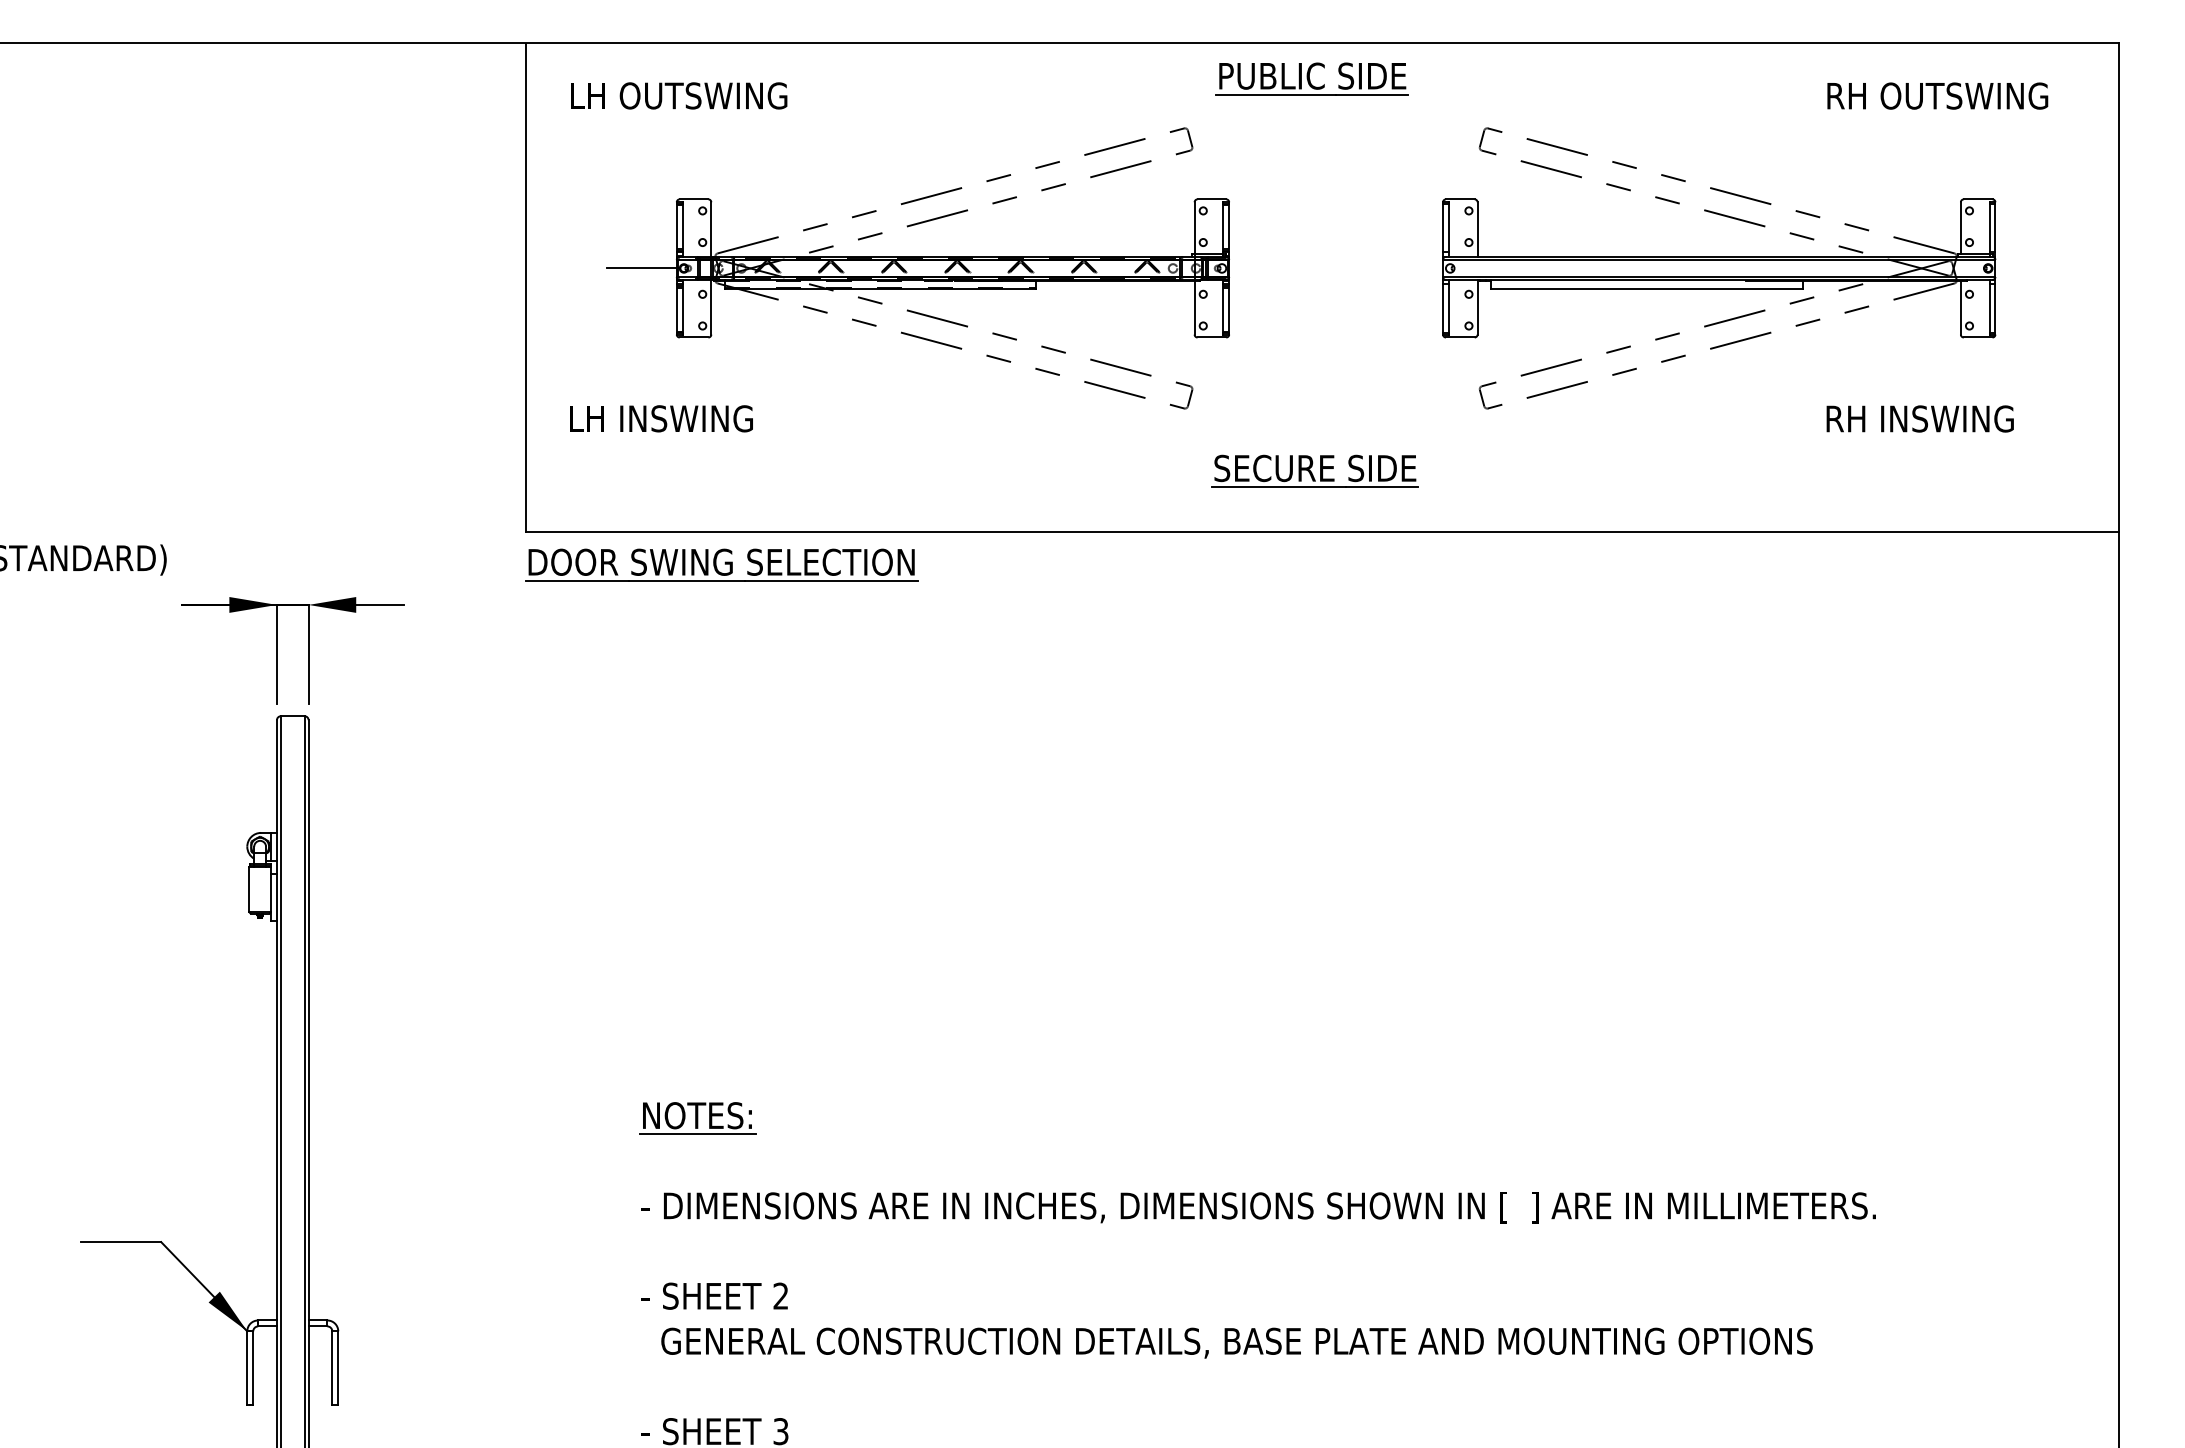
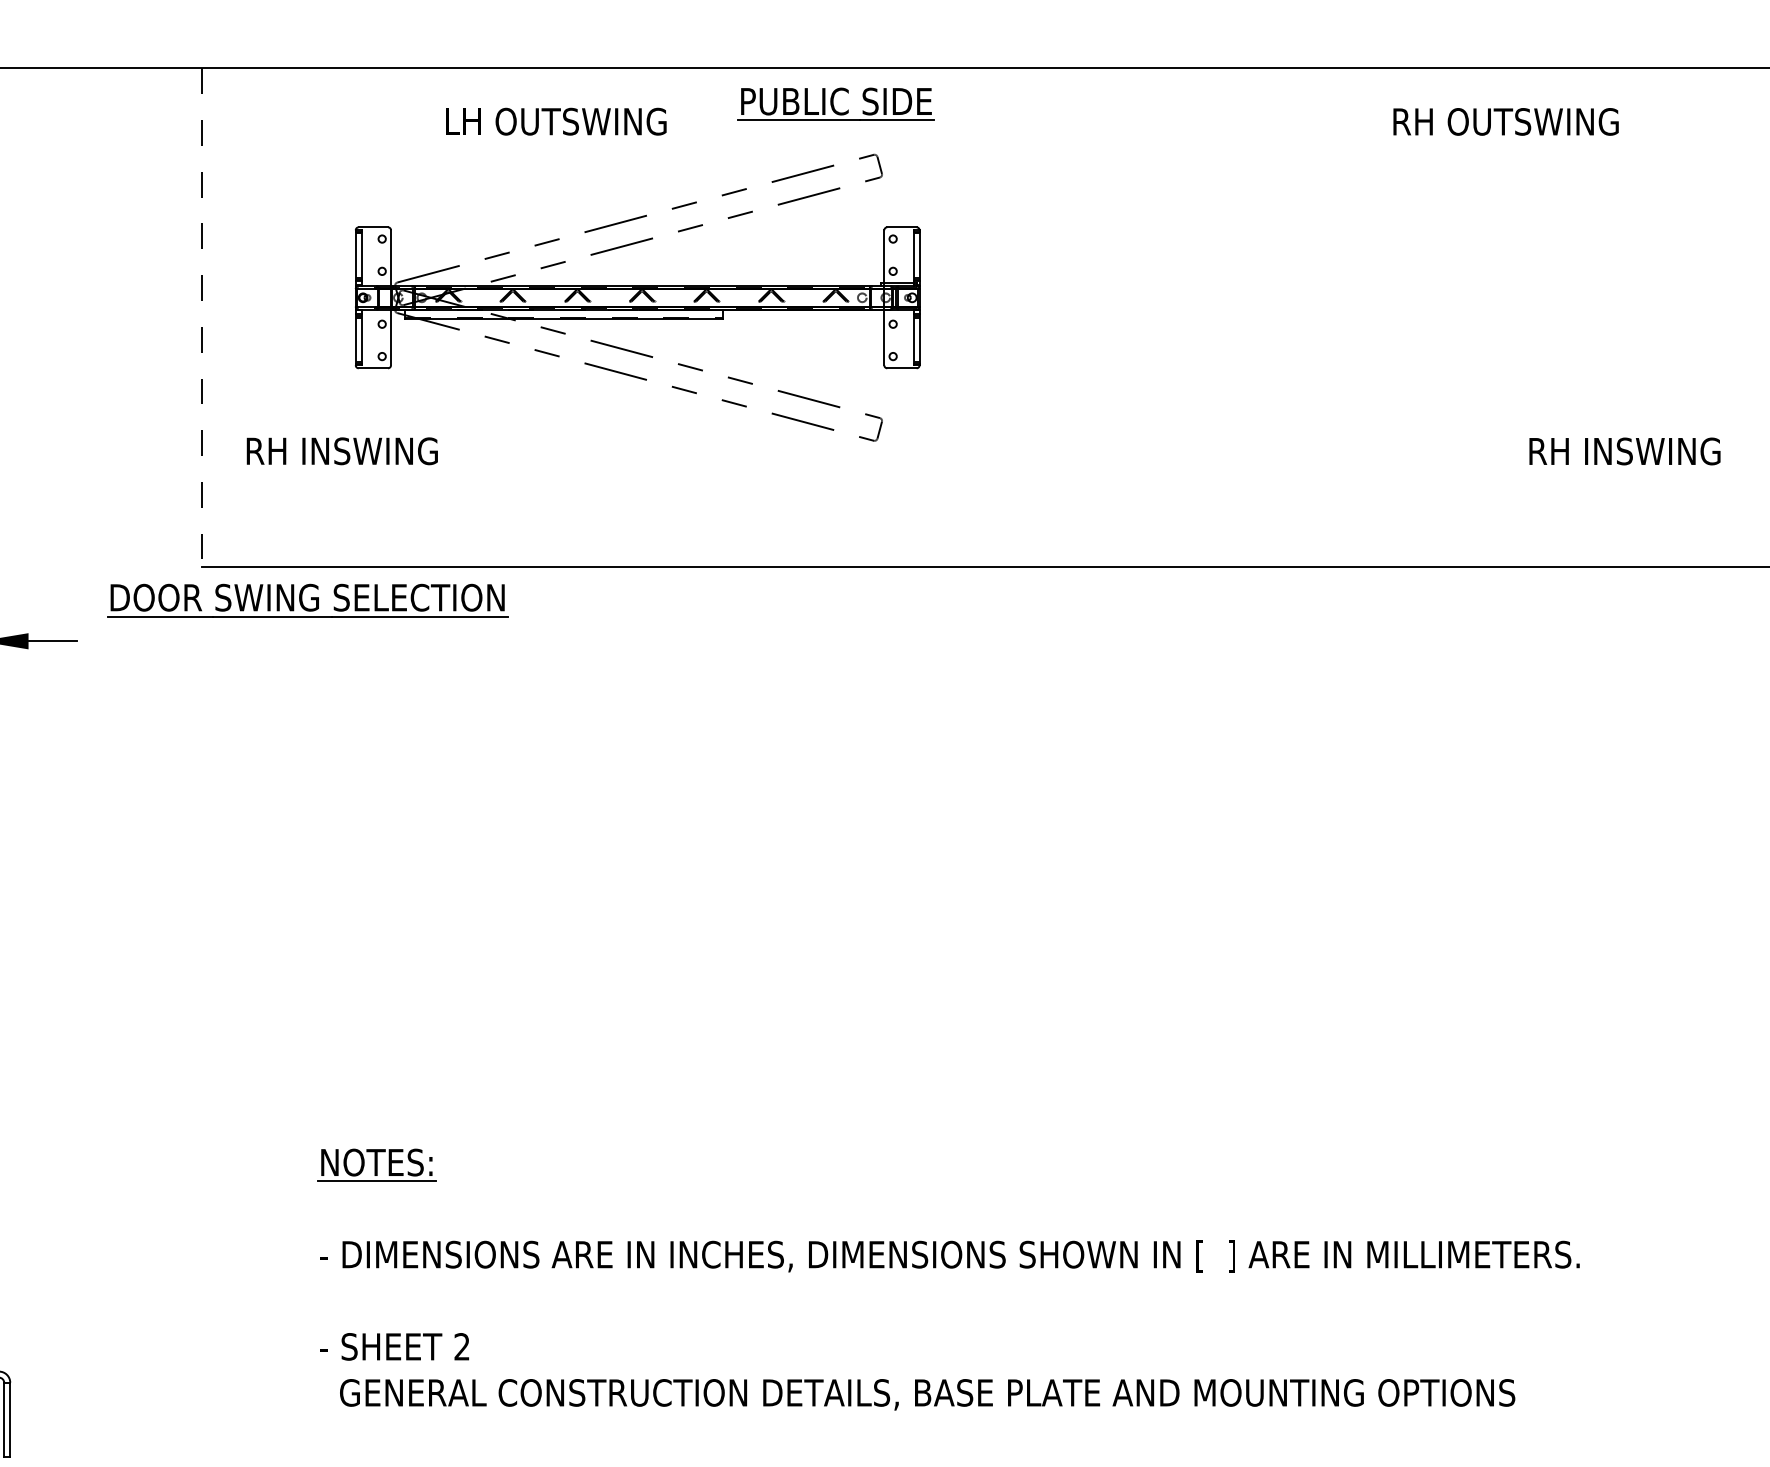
part: (1311, 78) -> (835, 103), moved
text: (679, 95) -> (556, 121), moved
text: (1937, 95) -> (1505, 121), moved
line: (643, 268) -> (321, 297), removed
part: (1719, 268) -> (1420, 297), removed
line: (526, 288) -> (202, 318), solid -> dashed
text: (663, 418) -> (342, 450), LH INSWING -> RH INSWING
part: (1314, 470) -> (1006, 504), removed
part: (721, 564) -> (307, 599), moved

